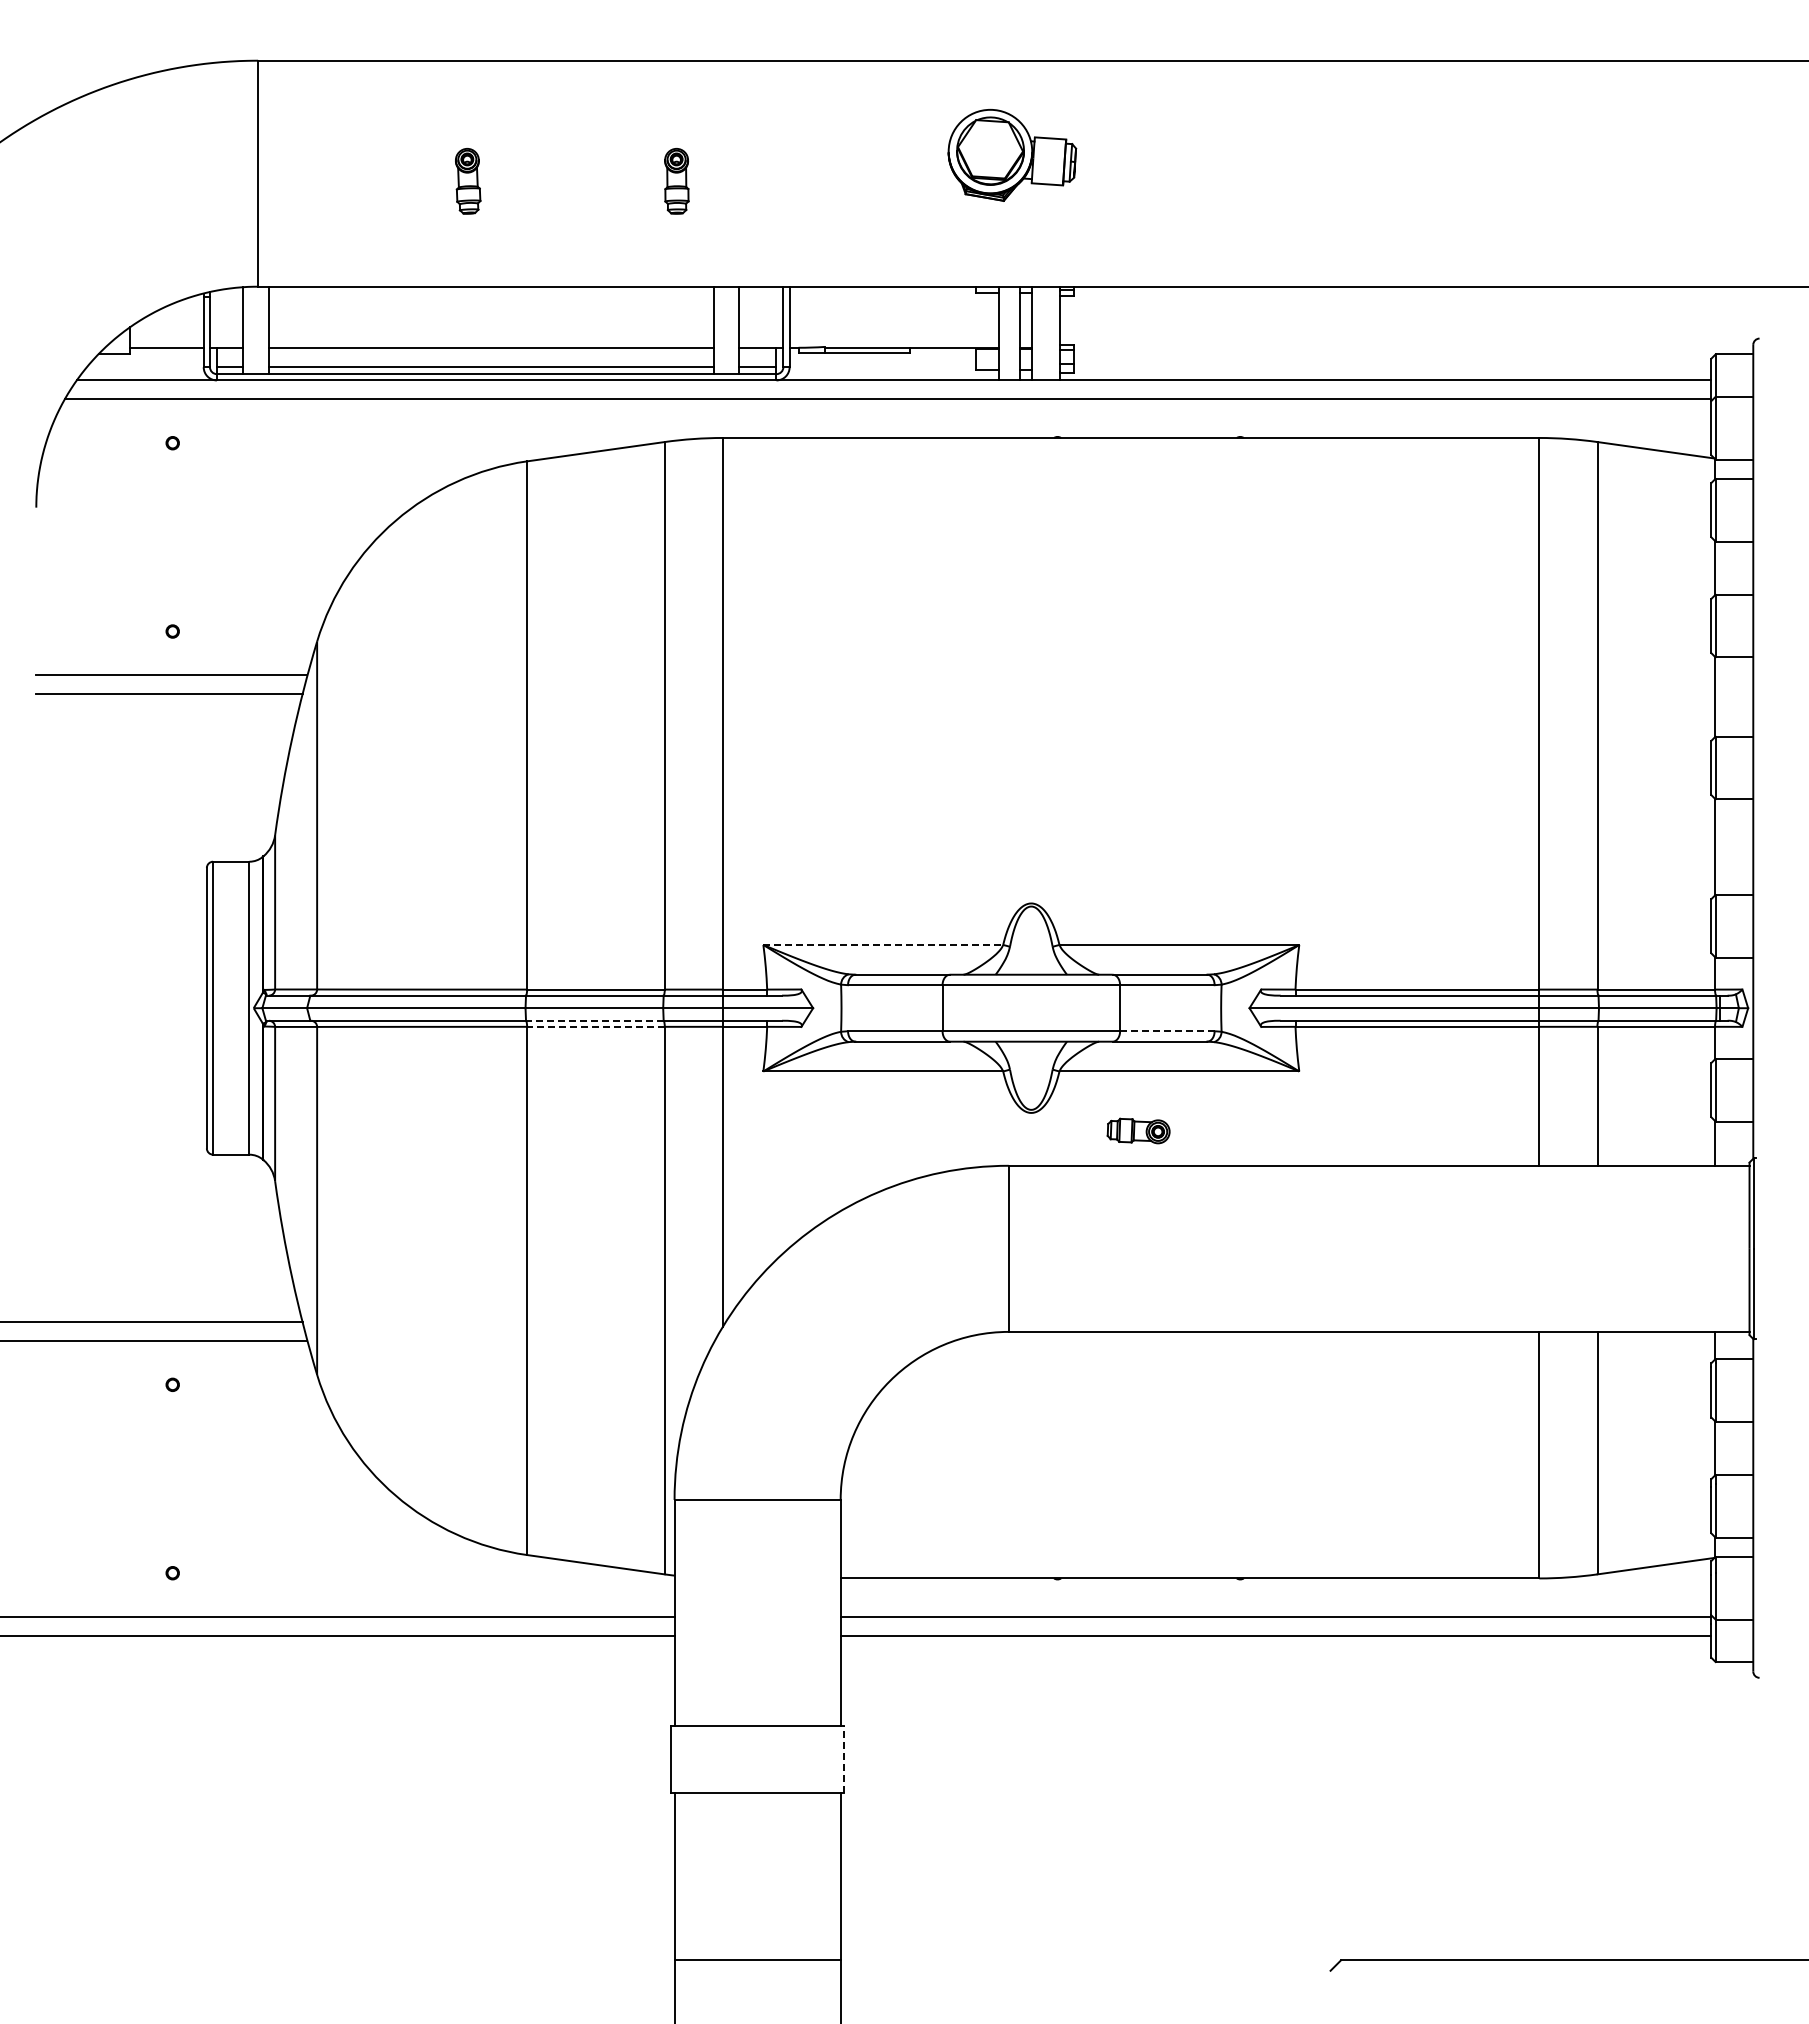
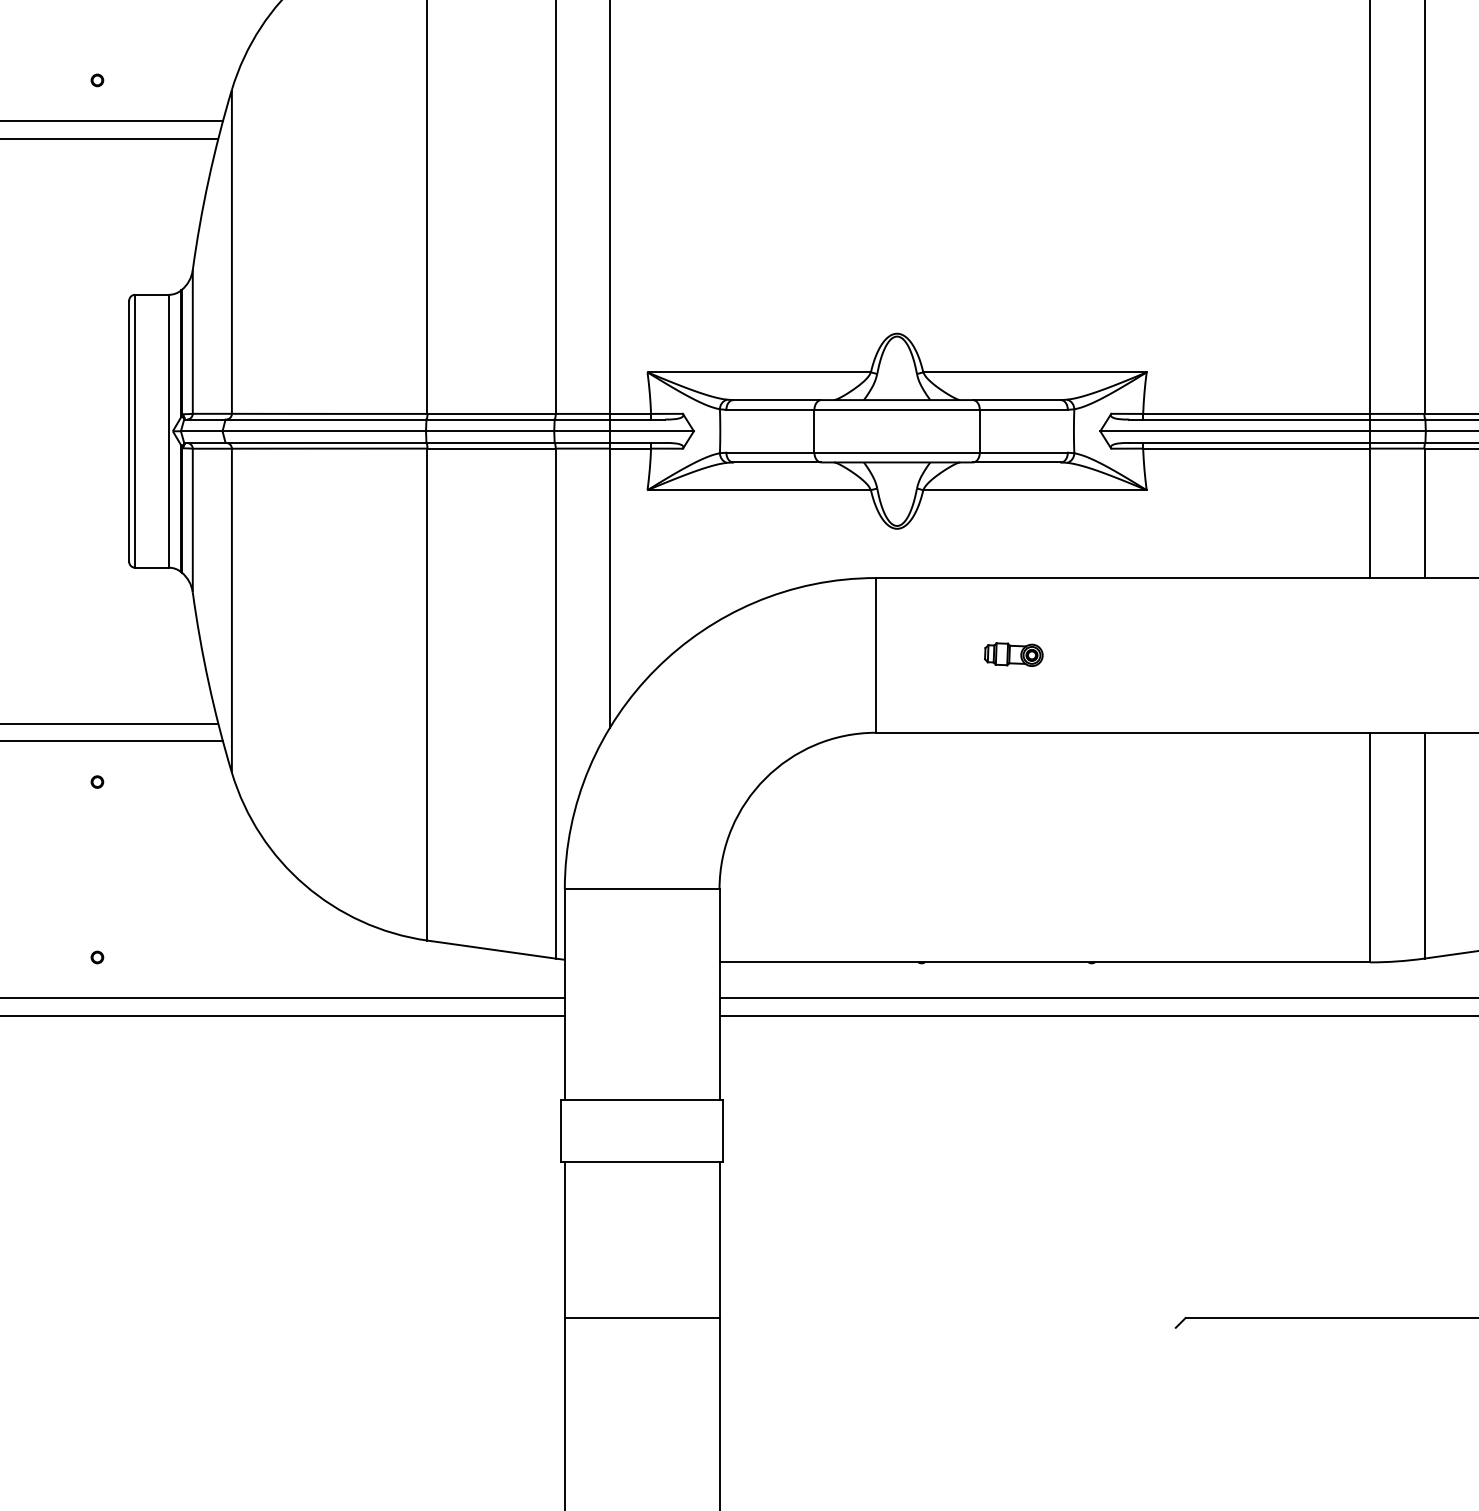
line: (883, 944) -> (759, 371), dashed -> solid
line: (594, 1020) -> (490, 442), dashed -> solid
line: (595, 1026) -> (491, 448), dashed -> solid
line: (1166, 1031) -> (1023, 452), dashed -> solid
part: (1138, 1130) -> (1013, 654), moved
line: (844, 1758) -> (723, 1130), dashed -> solid

